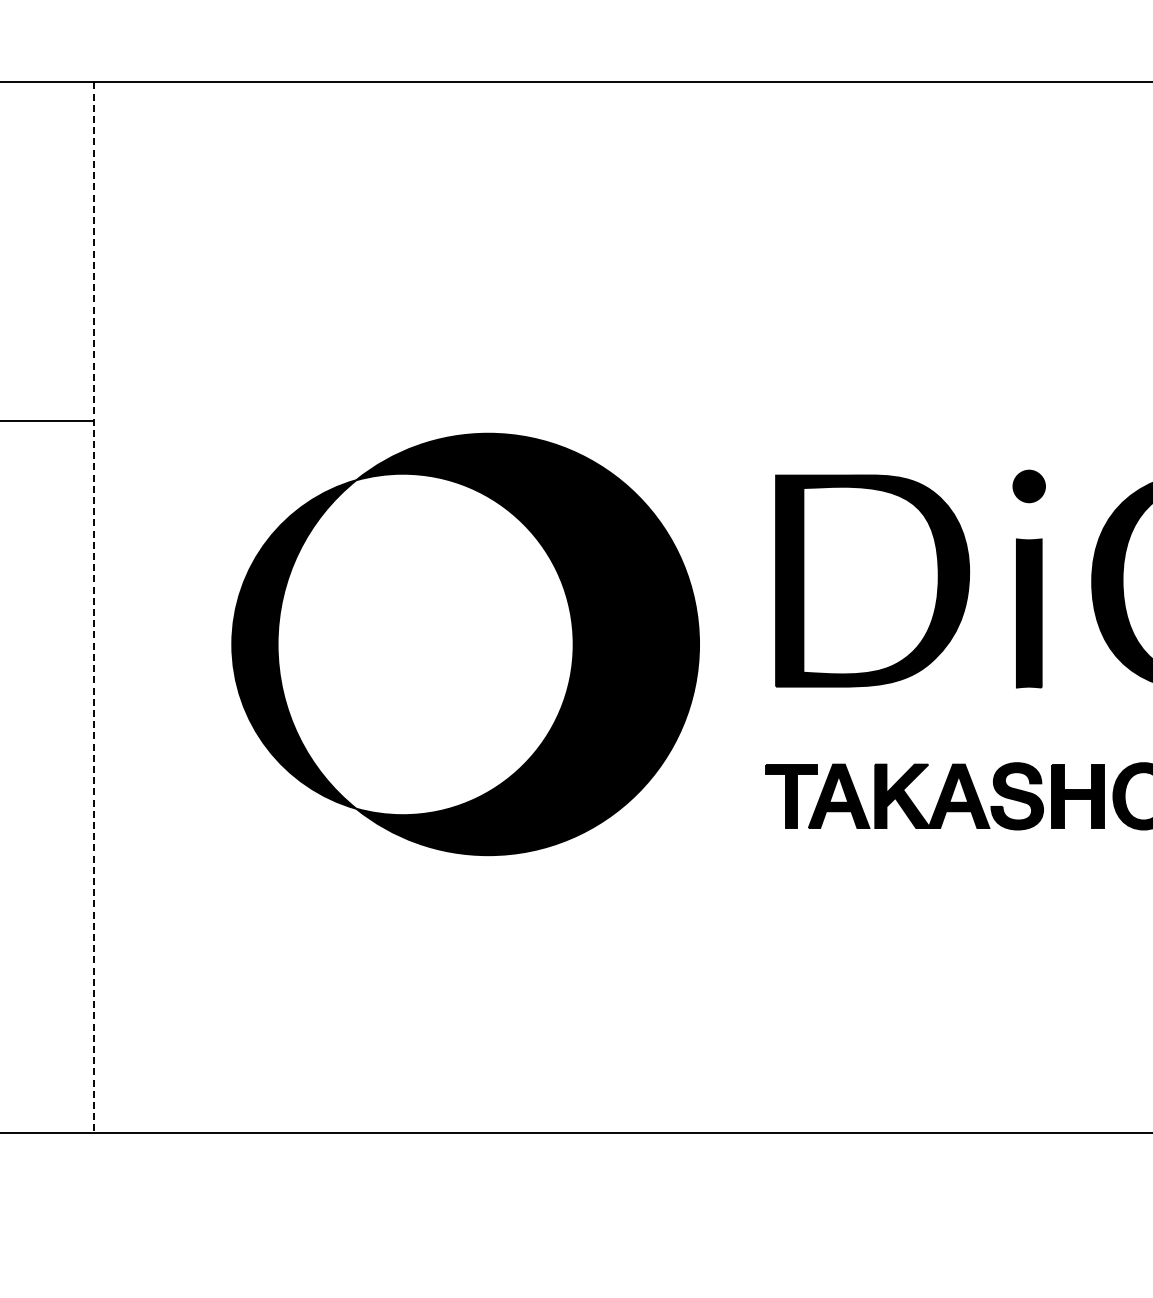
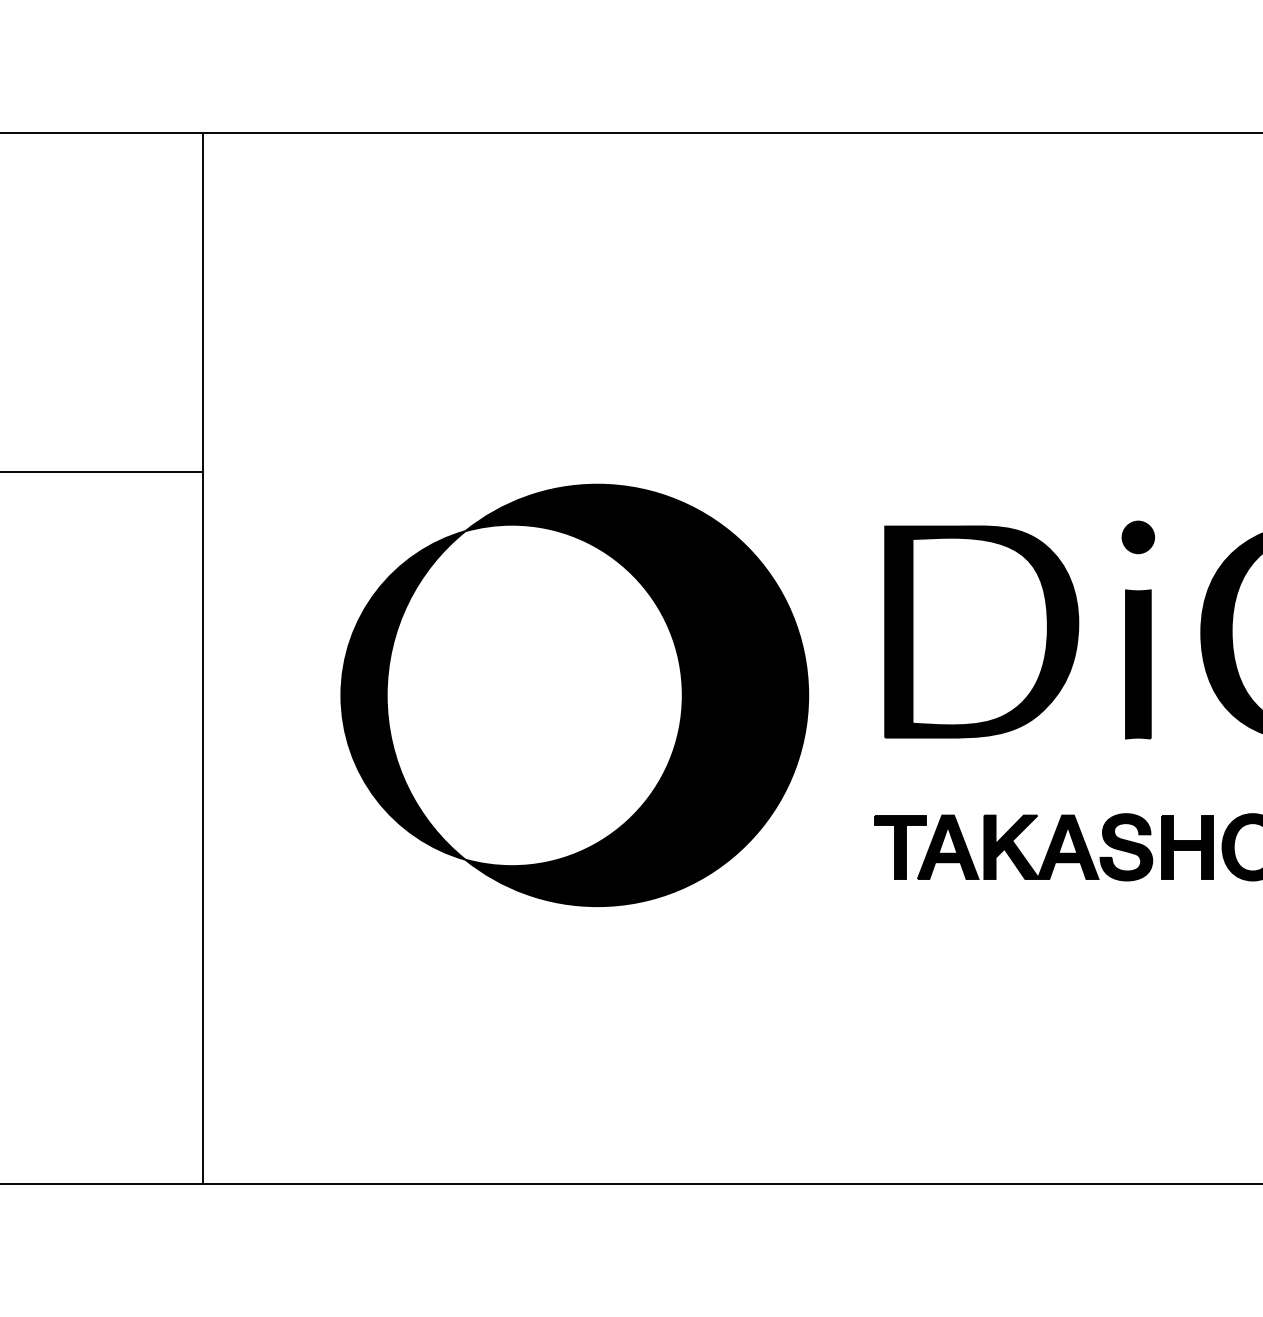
line: (94, 608) -> (203, 659), dashed -> solid

